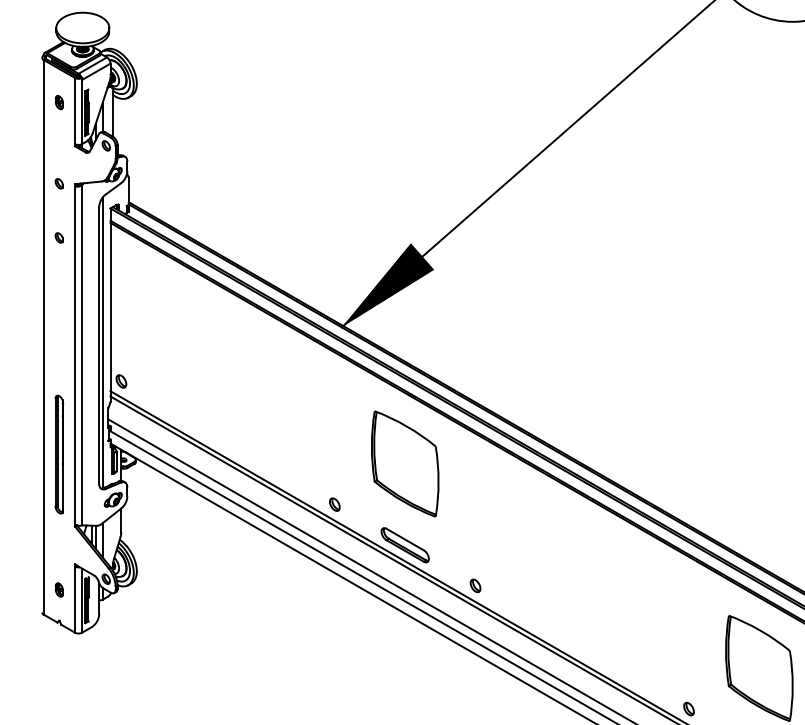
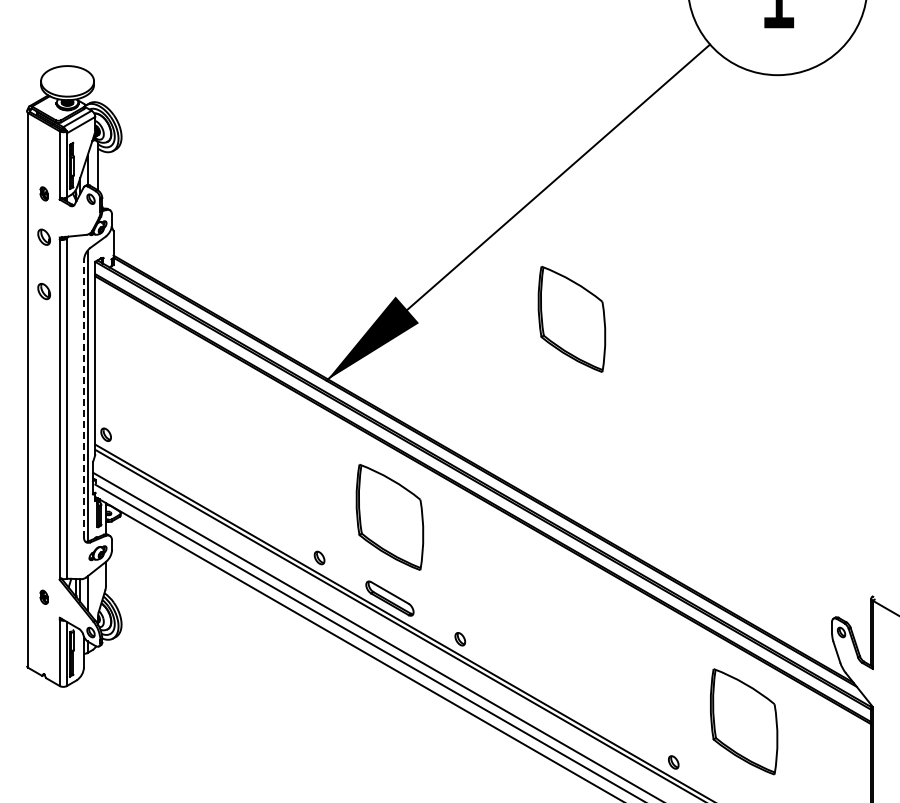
part: (58, 102) -> (43, 193), moved
part: (58, 183) -> (43, 236), size x1.6
part: (58, 237) -> (43, 290), size x1.6
part: (586, 266) -> (571, 319), added
line: (98, 345) -> (83, 398), solid -> dashed
part: (58, 454) -> (43, 507), removed
part: (58, 589) -> (43, 596), moved

